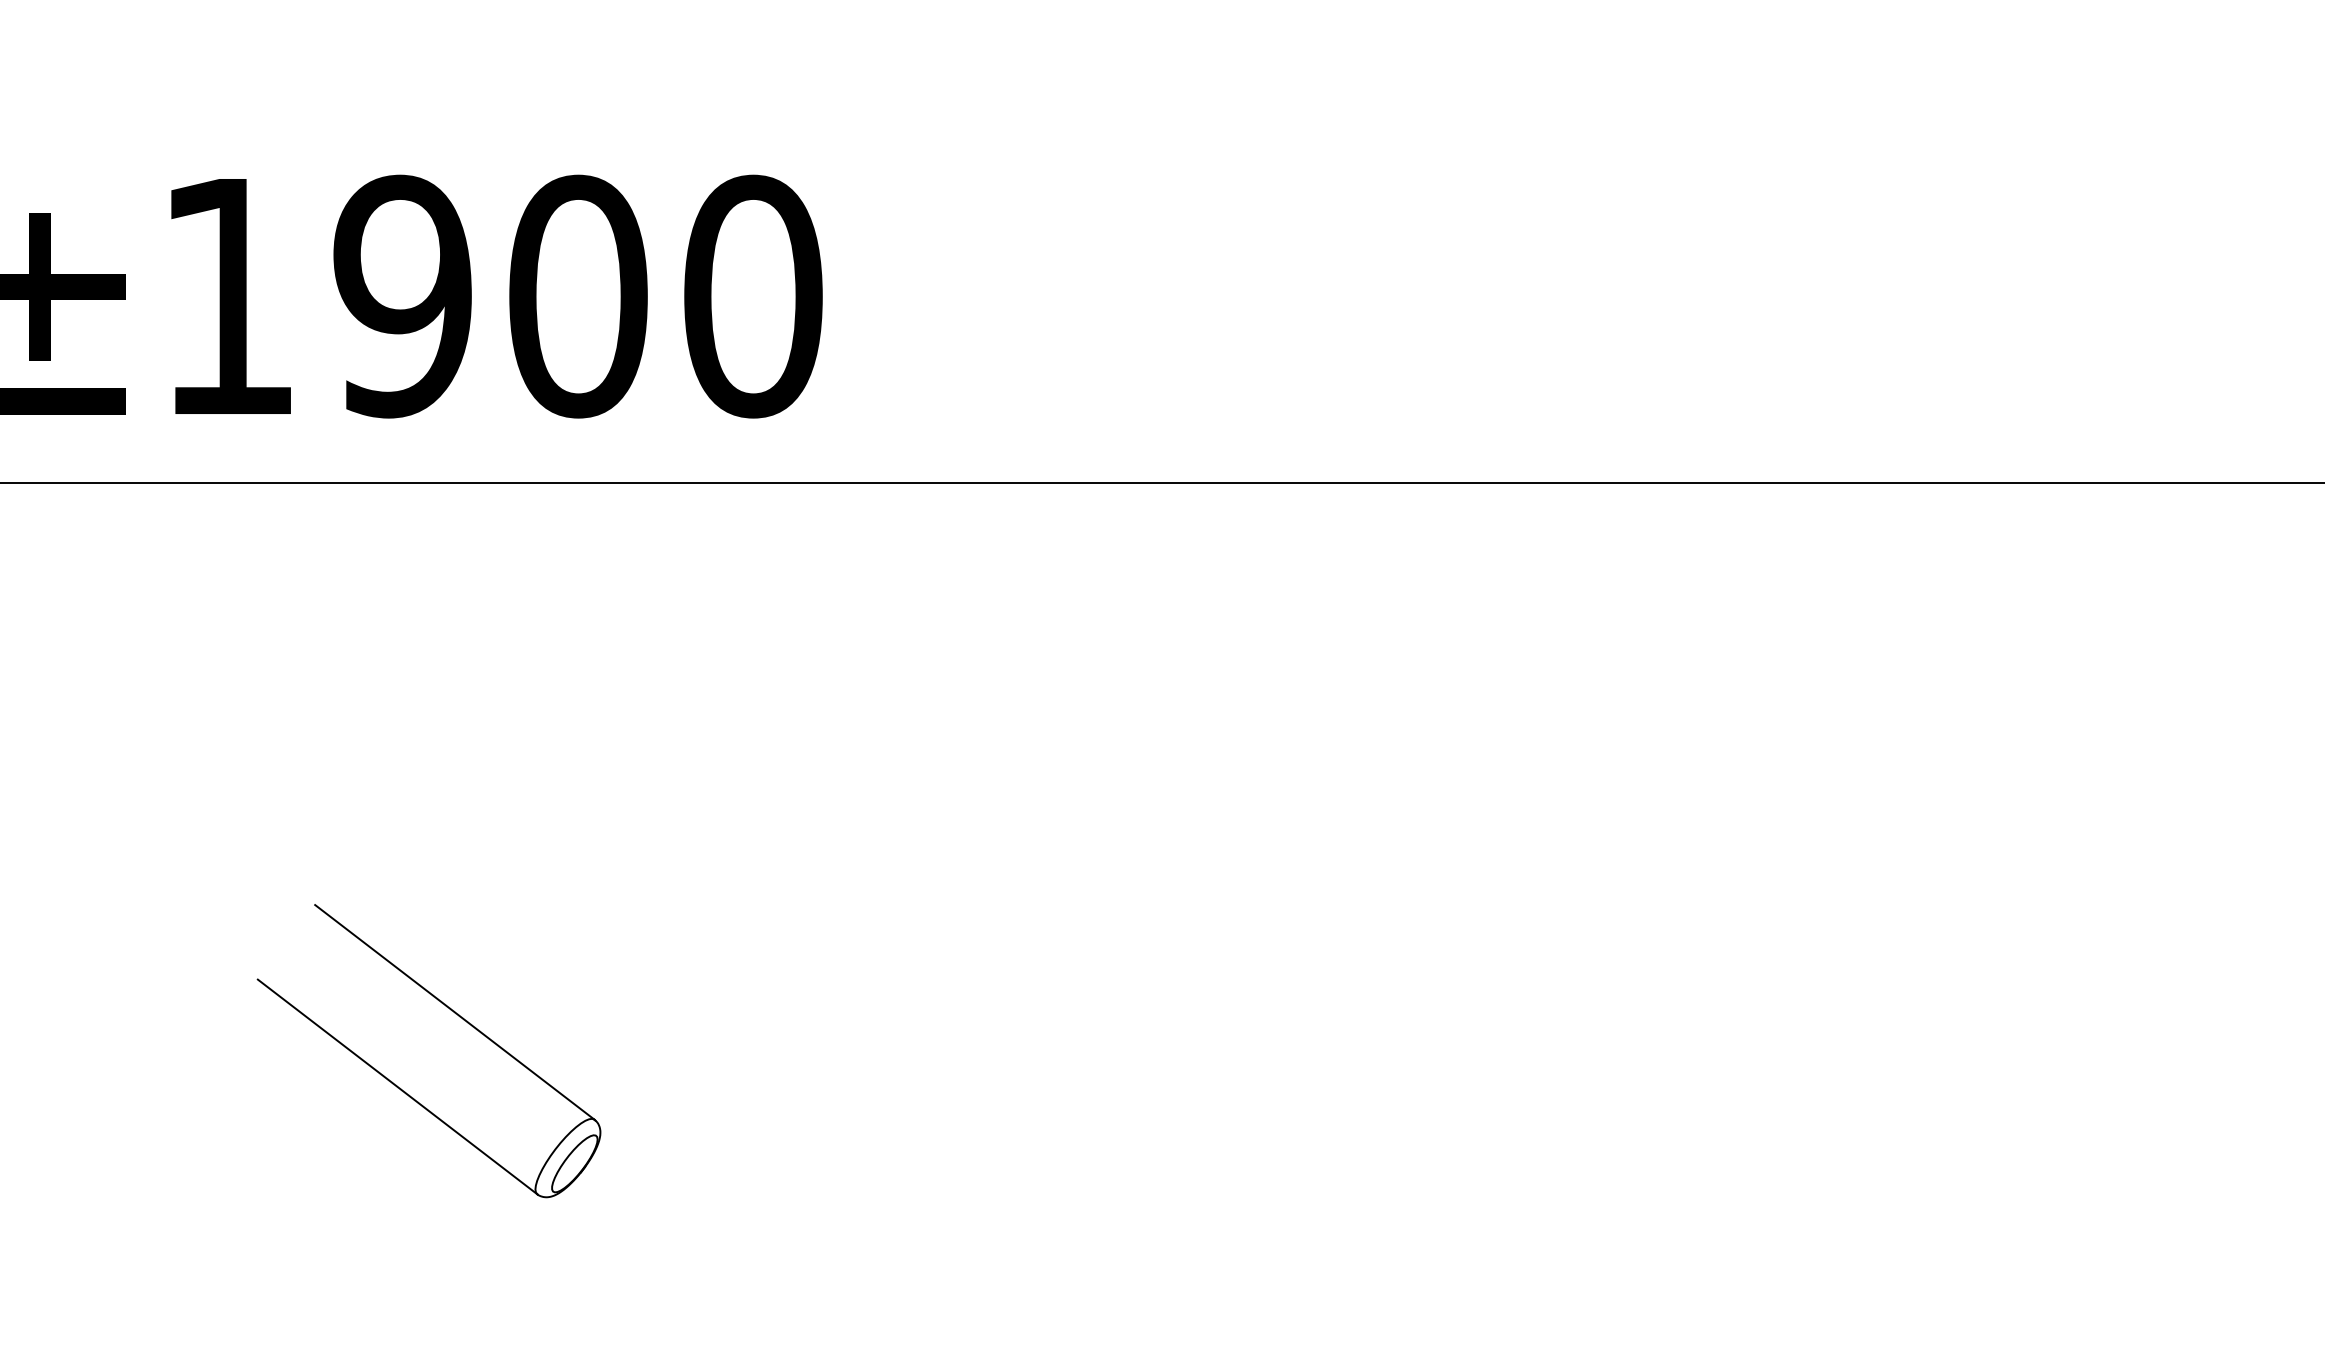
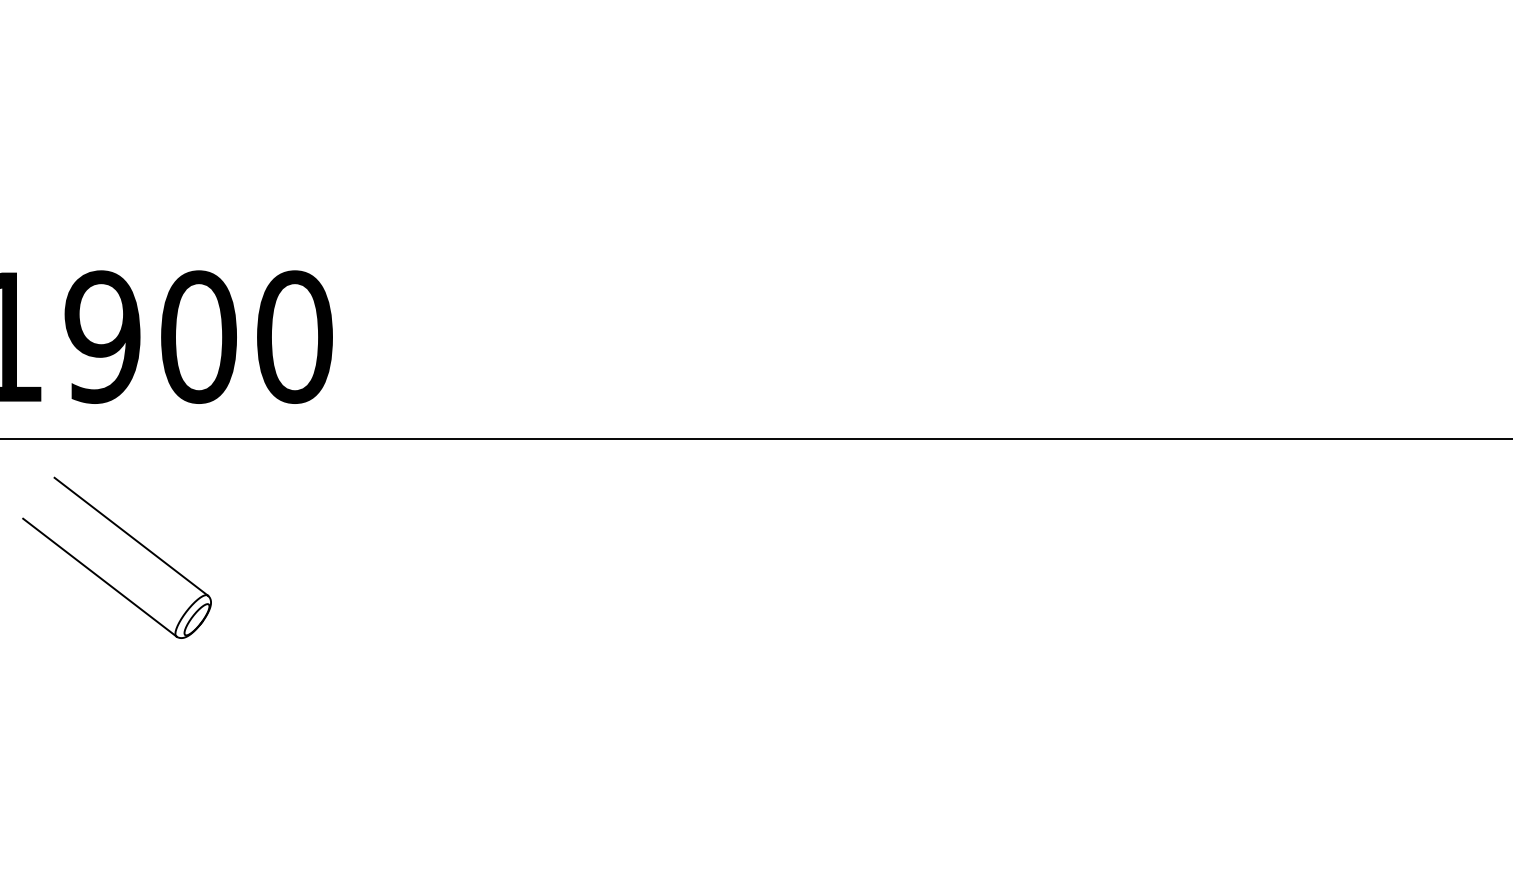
part: (455, 1015) -> (131, 538), moved

